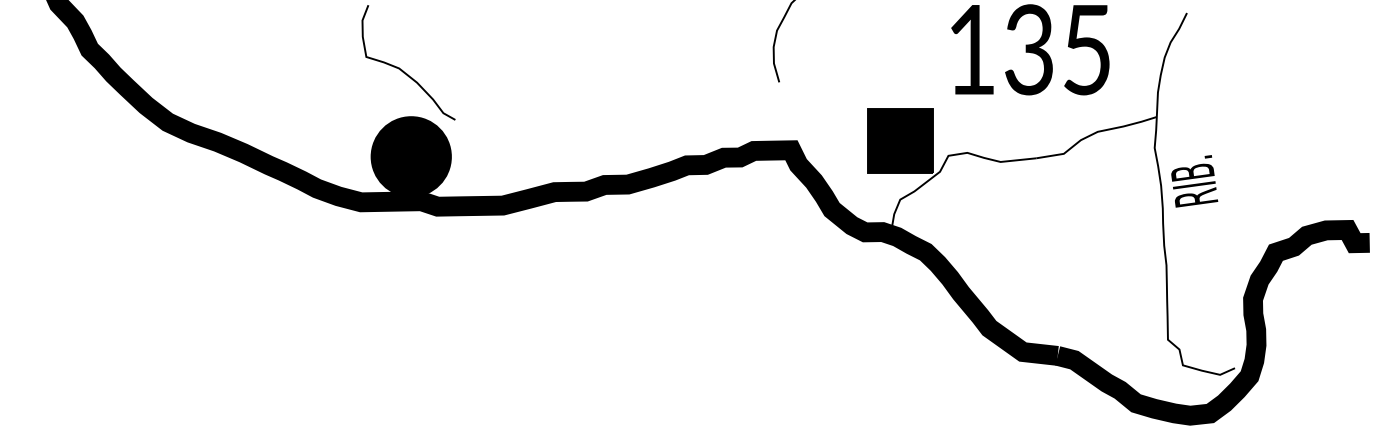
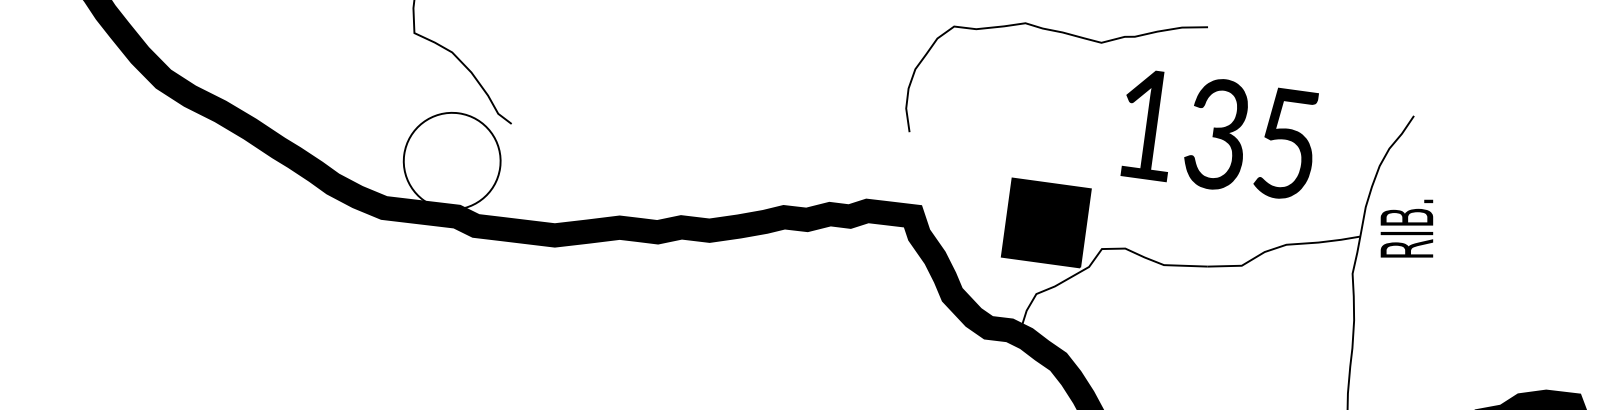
fill: (410, 156) -> (451, 160), removed
text: (1194, 181) -> (1407, 228), moved

